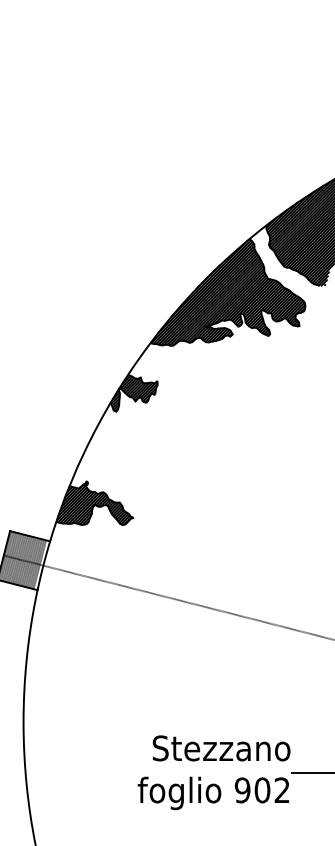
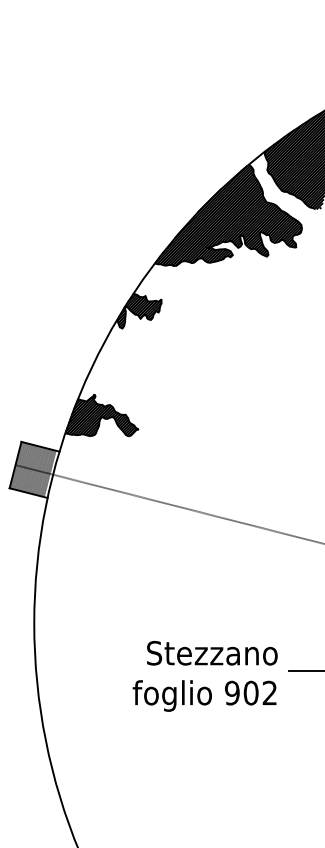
text: (213, 772) -> (204, 676), moved

